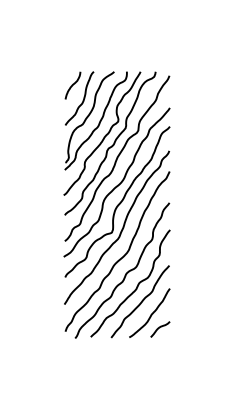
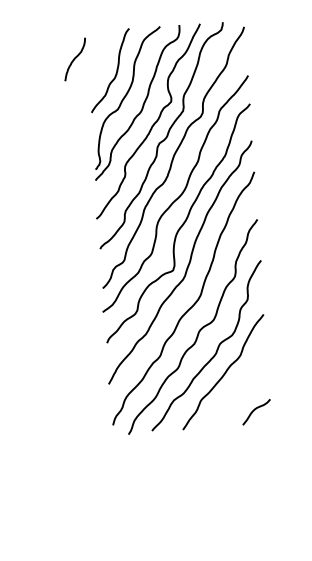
curve: (72, 85) -> (74, 59), moved
curve: (151, 313) -> (241, 388), removed

